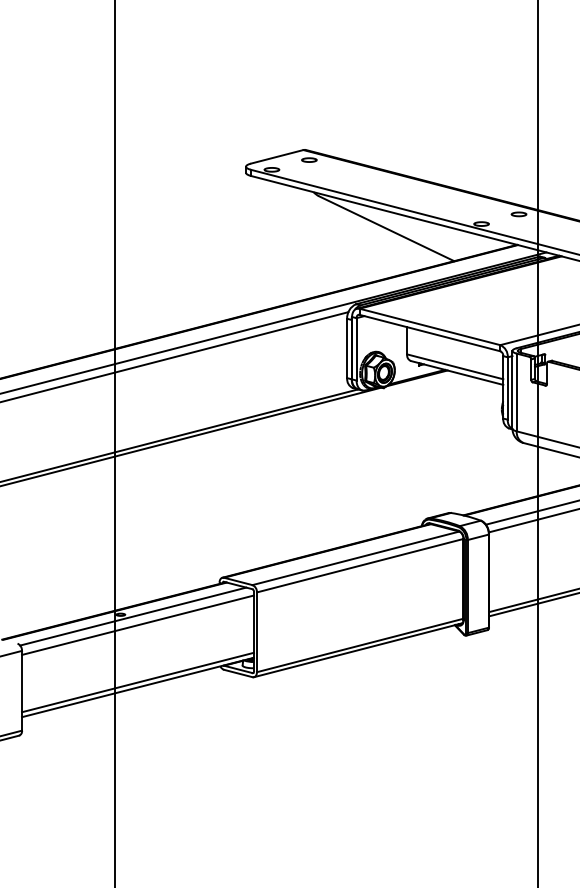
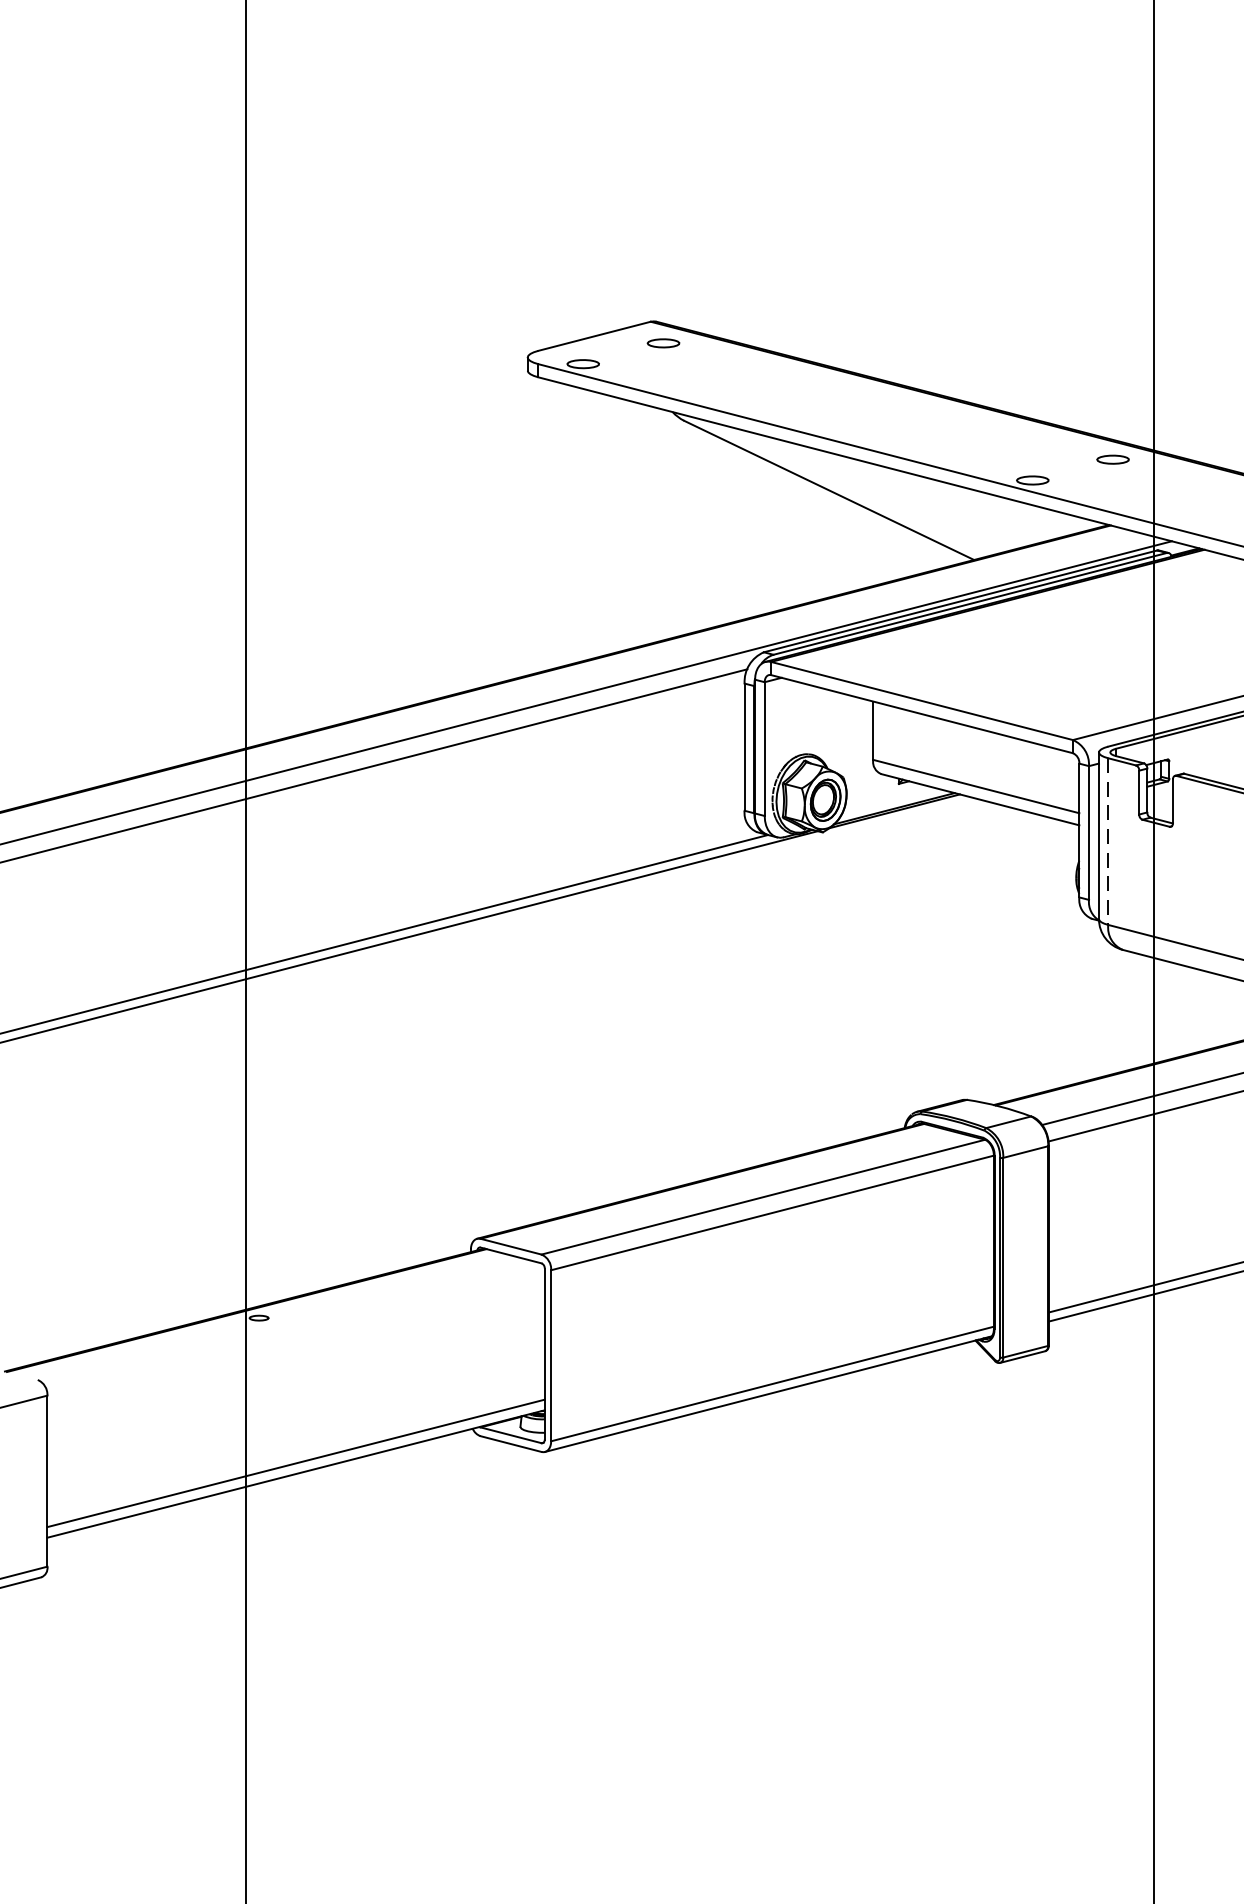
line: (516, 392) -> (1107, 841), solid -> dashed
line: (133, 616) -> (286, 1321), removed
line: (137, 624) -> (295, 1339), removed

